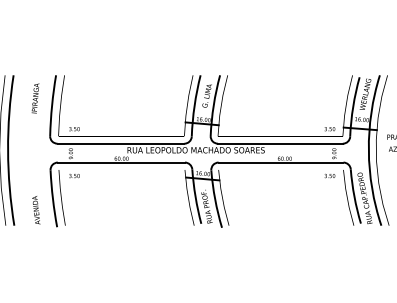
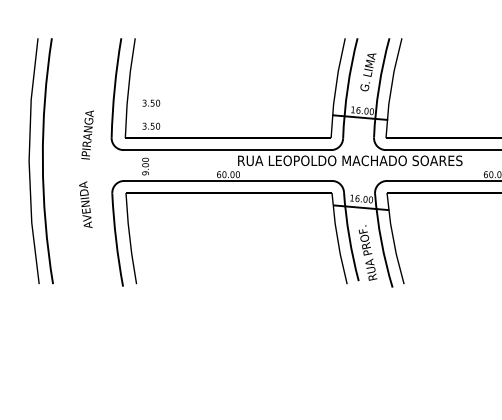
text: (35, 98) -> (87, 135), moved
text: (74, 176) -> (151, 103), moved
text: (36, 210) -> (86, 205), moved

